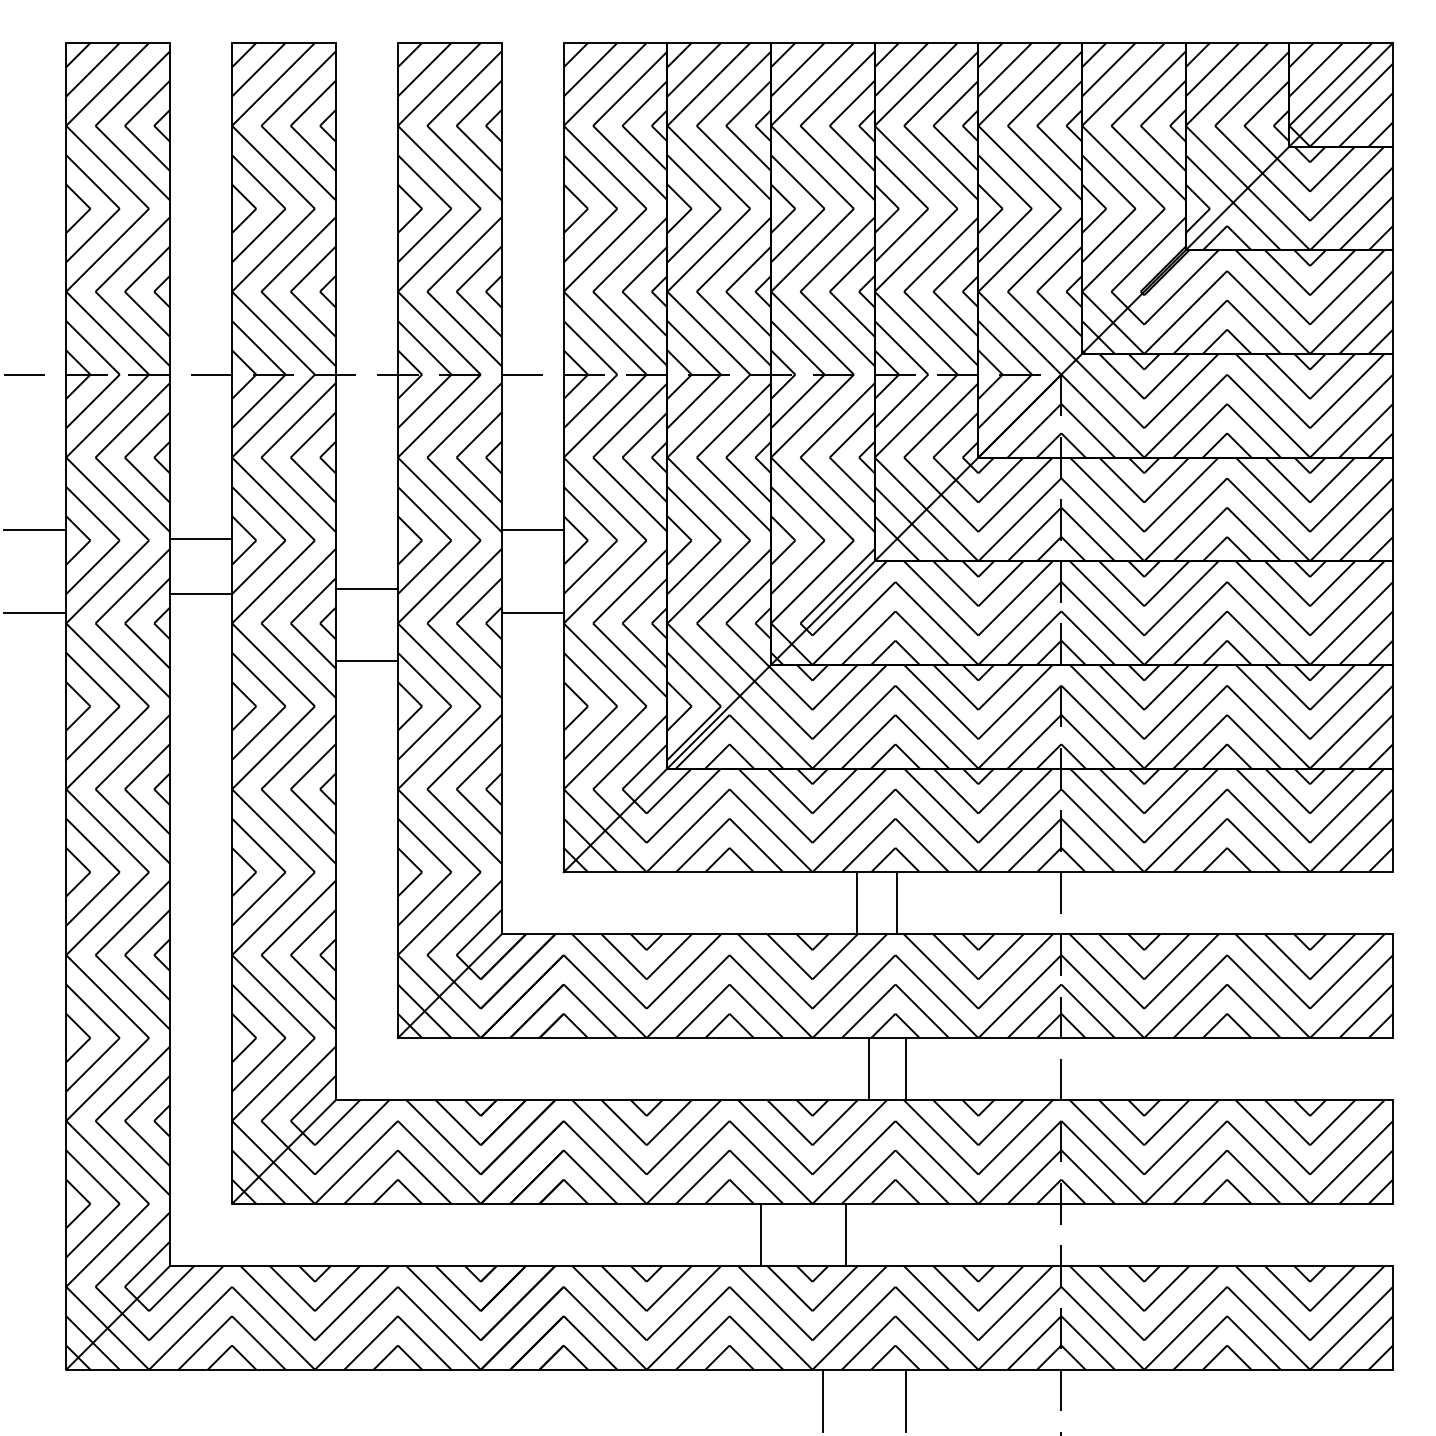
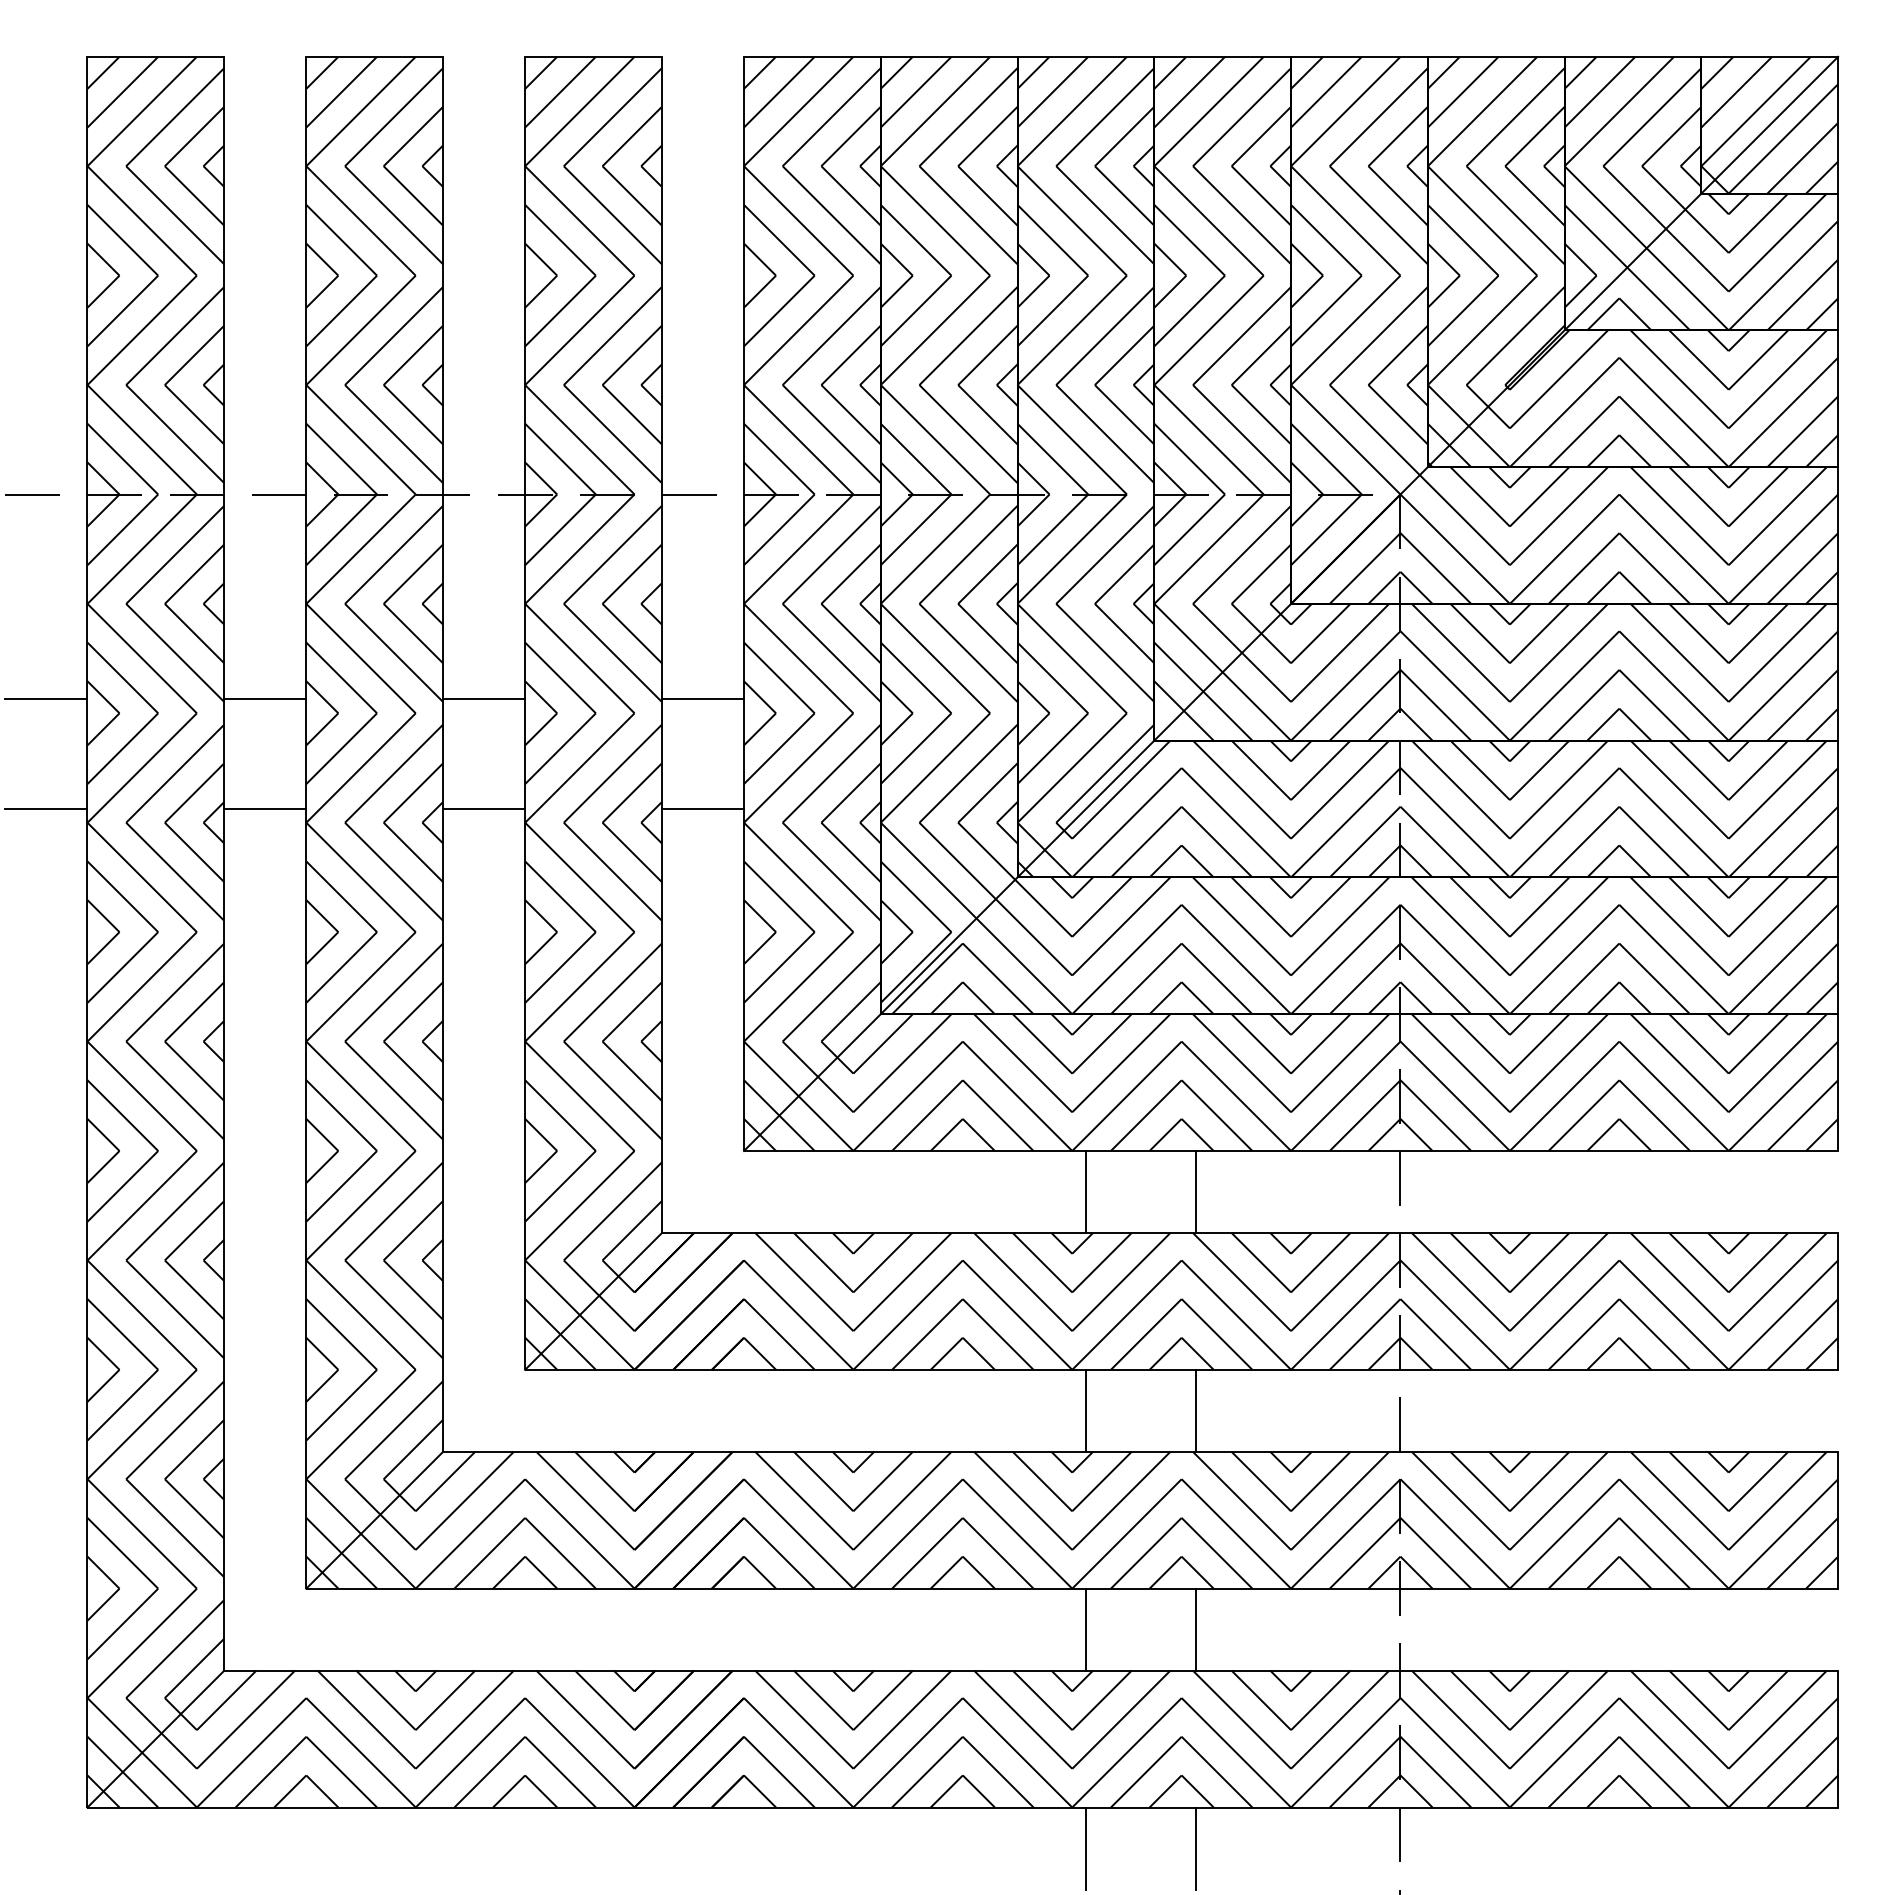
line: (201, 538) -> (265, 808), moved
line: (367, 589) -> (484, 699), moved
line: (201, 594) -> (265, 699), moved
line: (367, 660) -> (484, 808), moved
line: (856, 903) -> (1195, 1192), moved
line: (896, 903) -> (1086, 1192), moved
line: (869, 1068) -> (1086, 1410), moved
line: (761, 1234) -> (1086, 1629), moved
line: (846, 1234) -> (1195, 1629), moved

